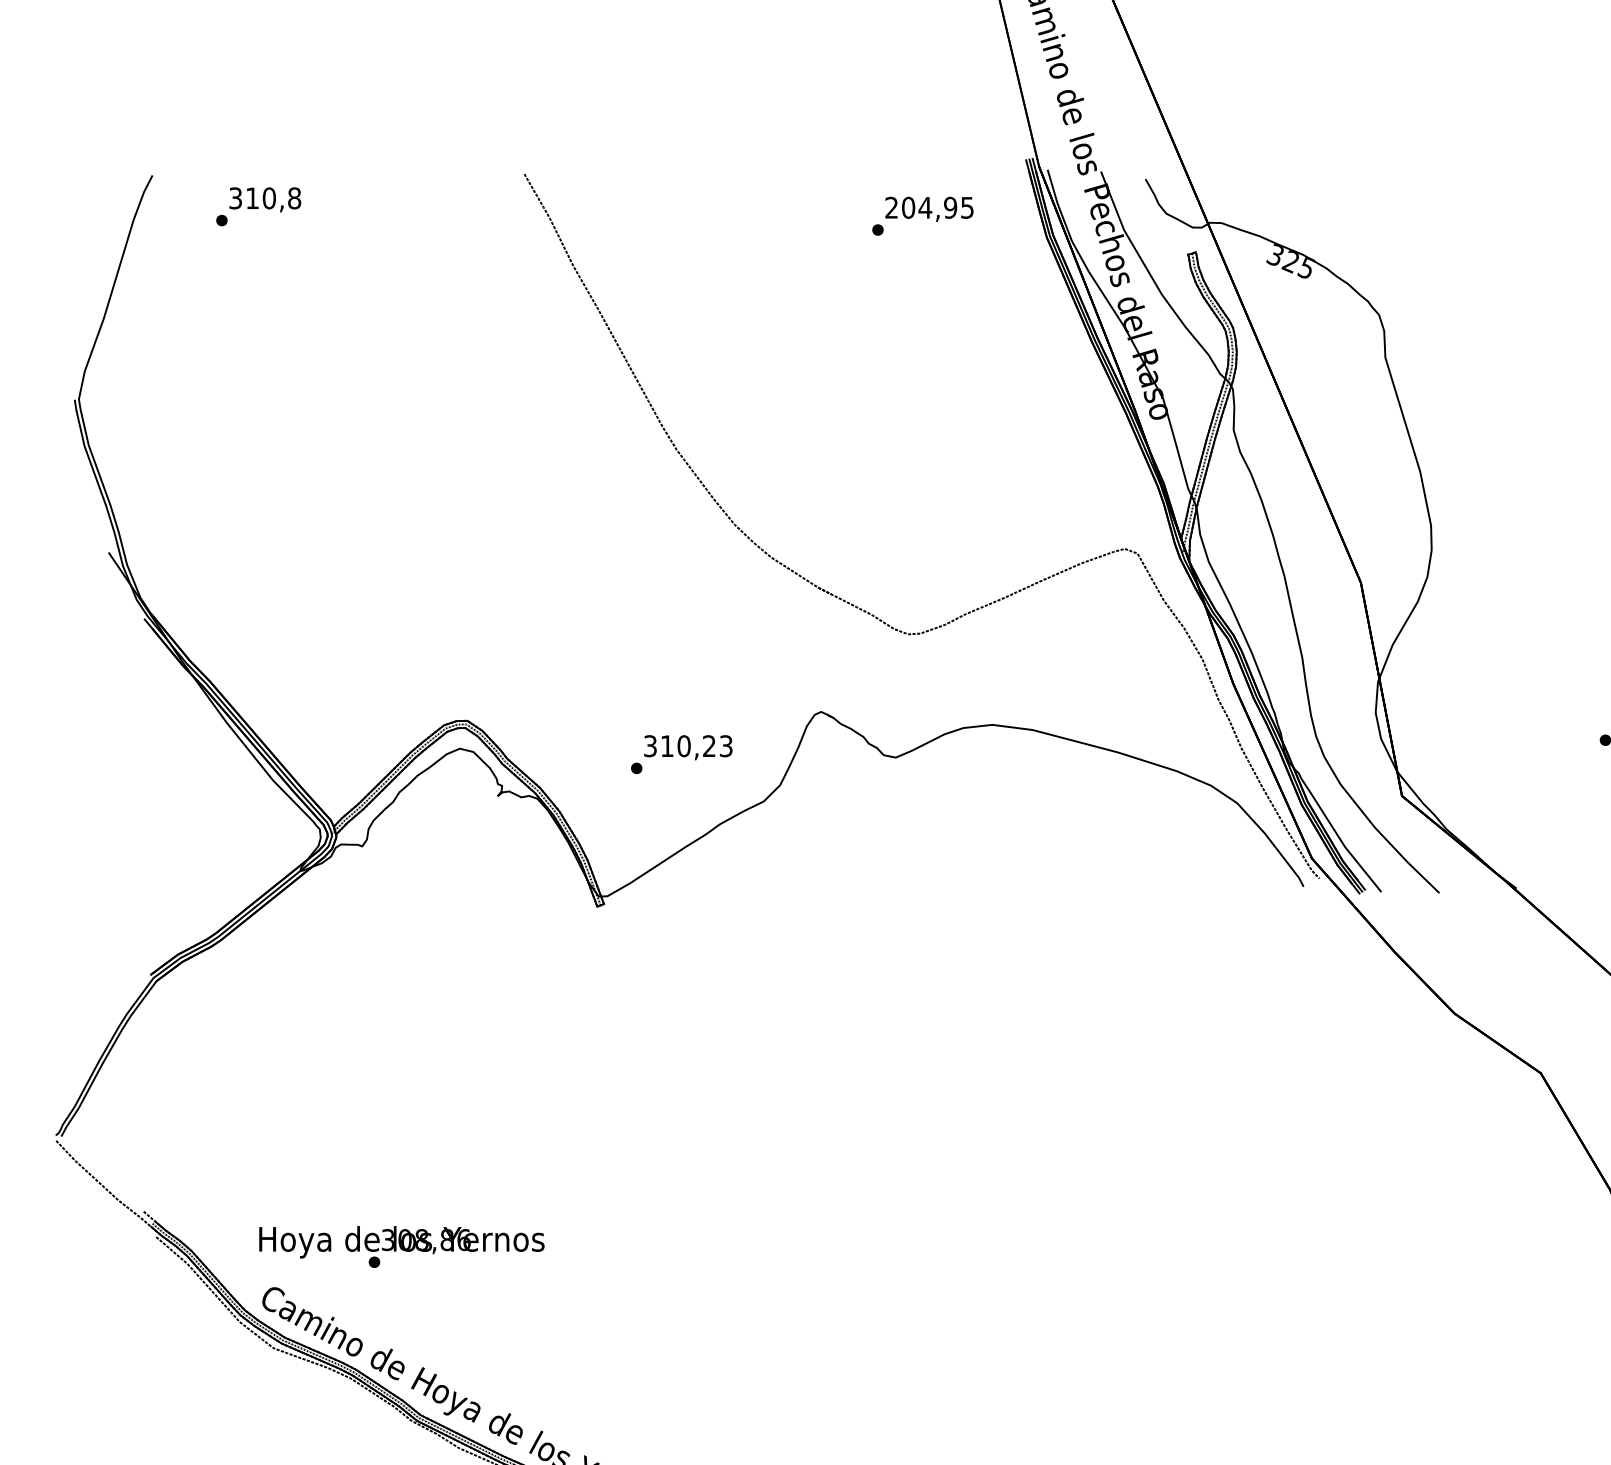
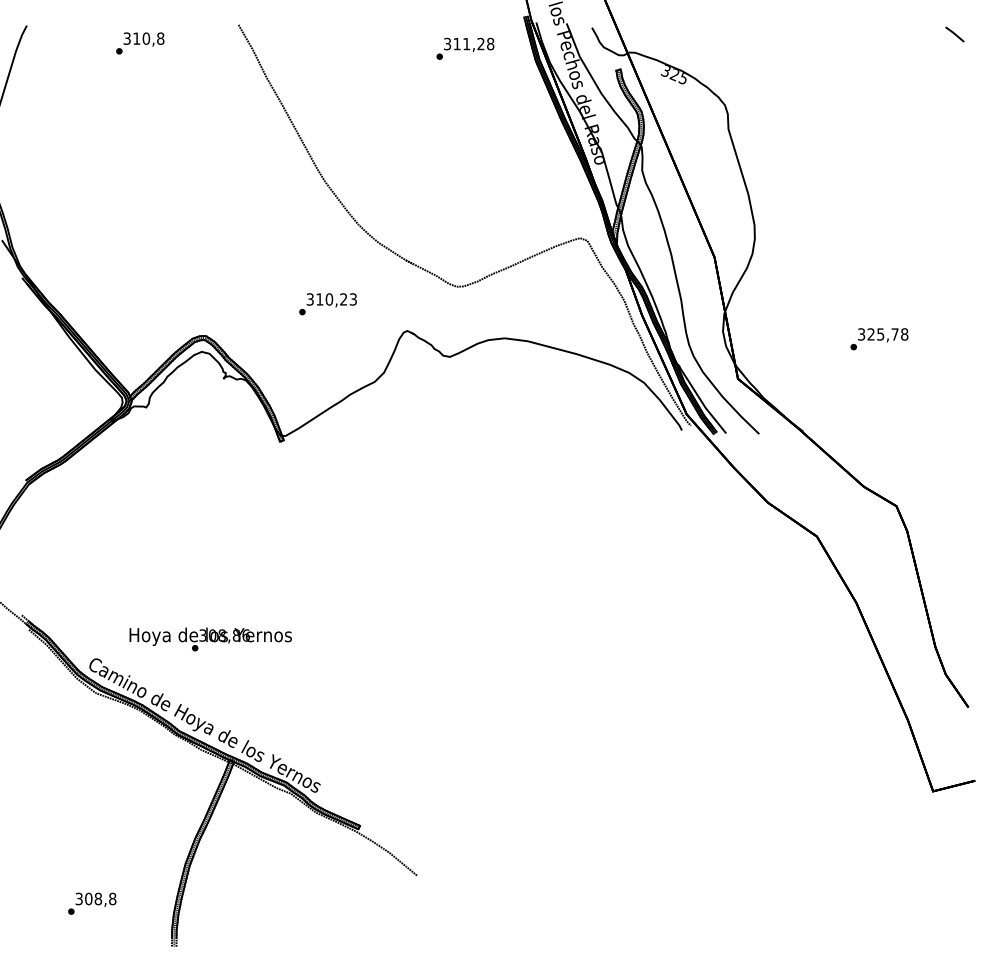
text: (259, 206) -> (140, 43), moved
text: (930, 206) -> (469, 43), 204,95 -> 311,28
text: (680, 755) -> (327, 304), moved
text: (401, 1247) -> (210, 639), moved

